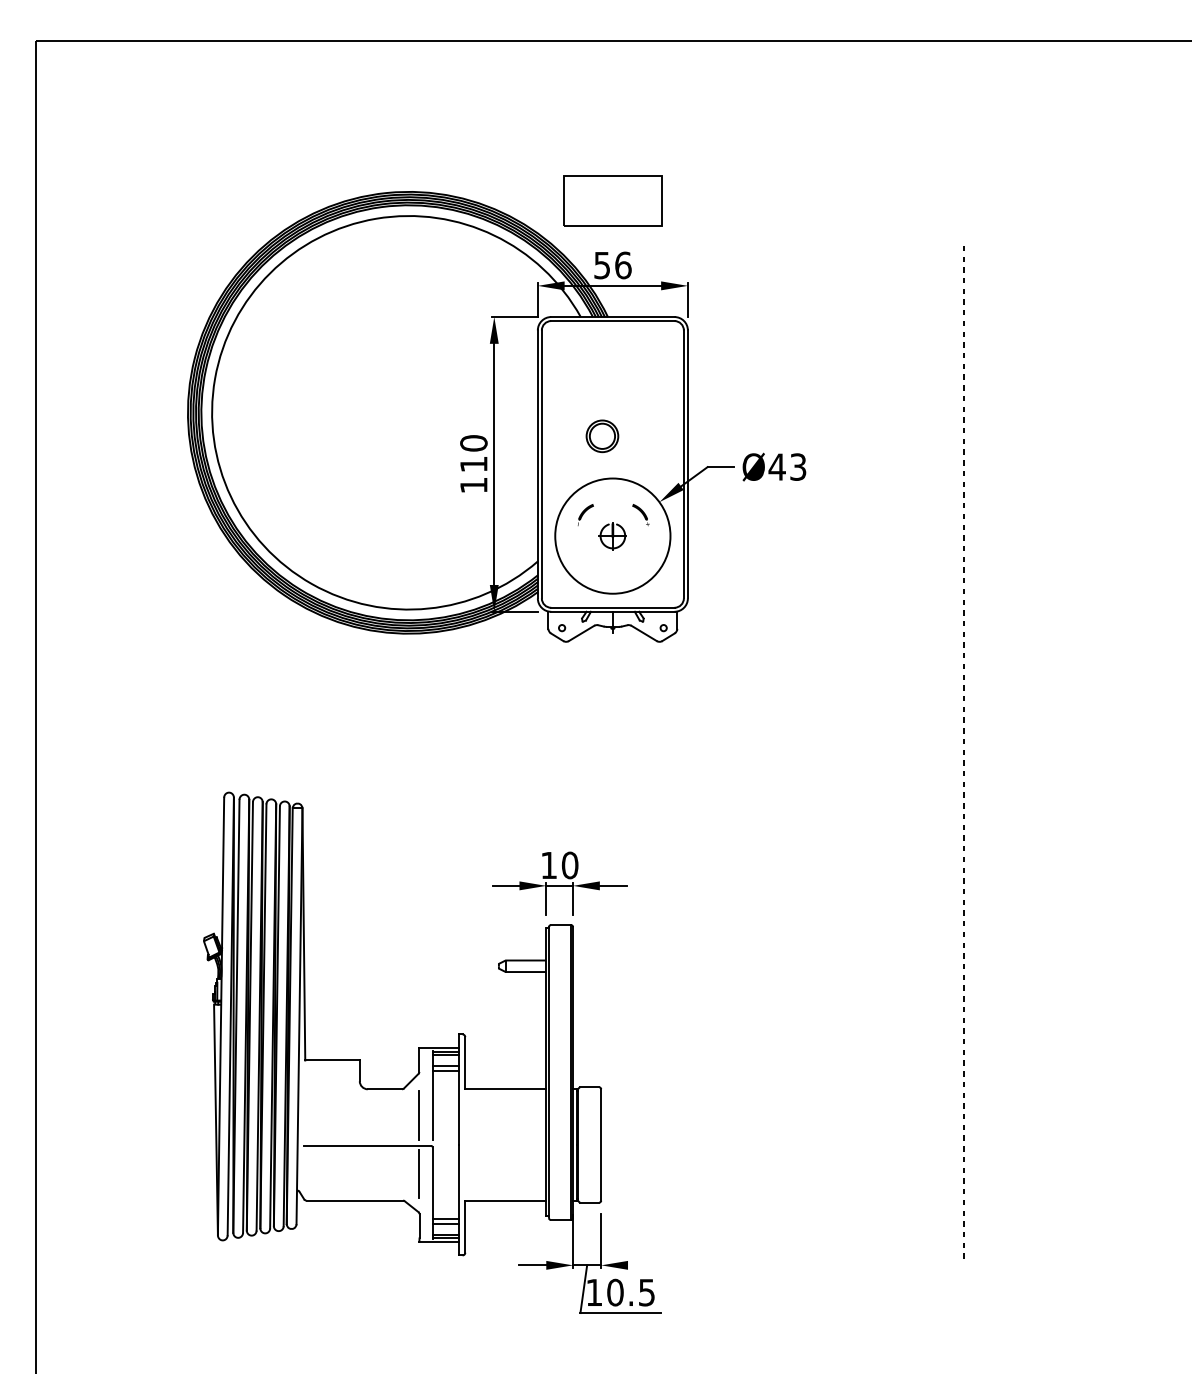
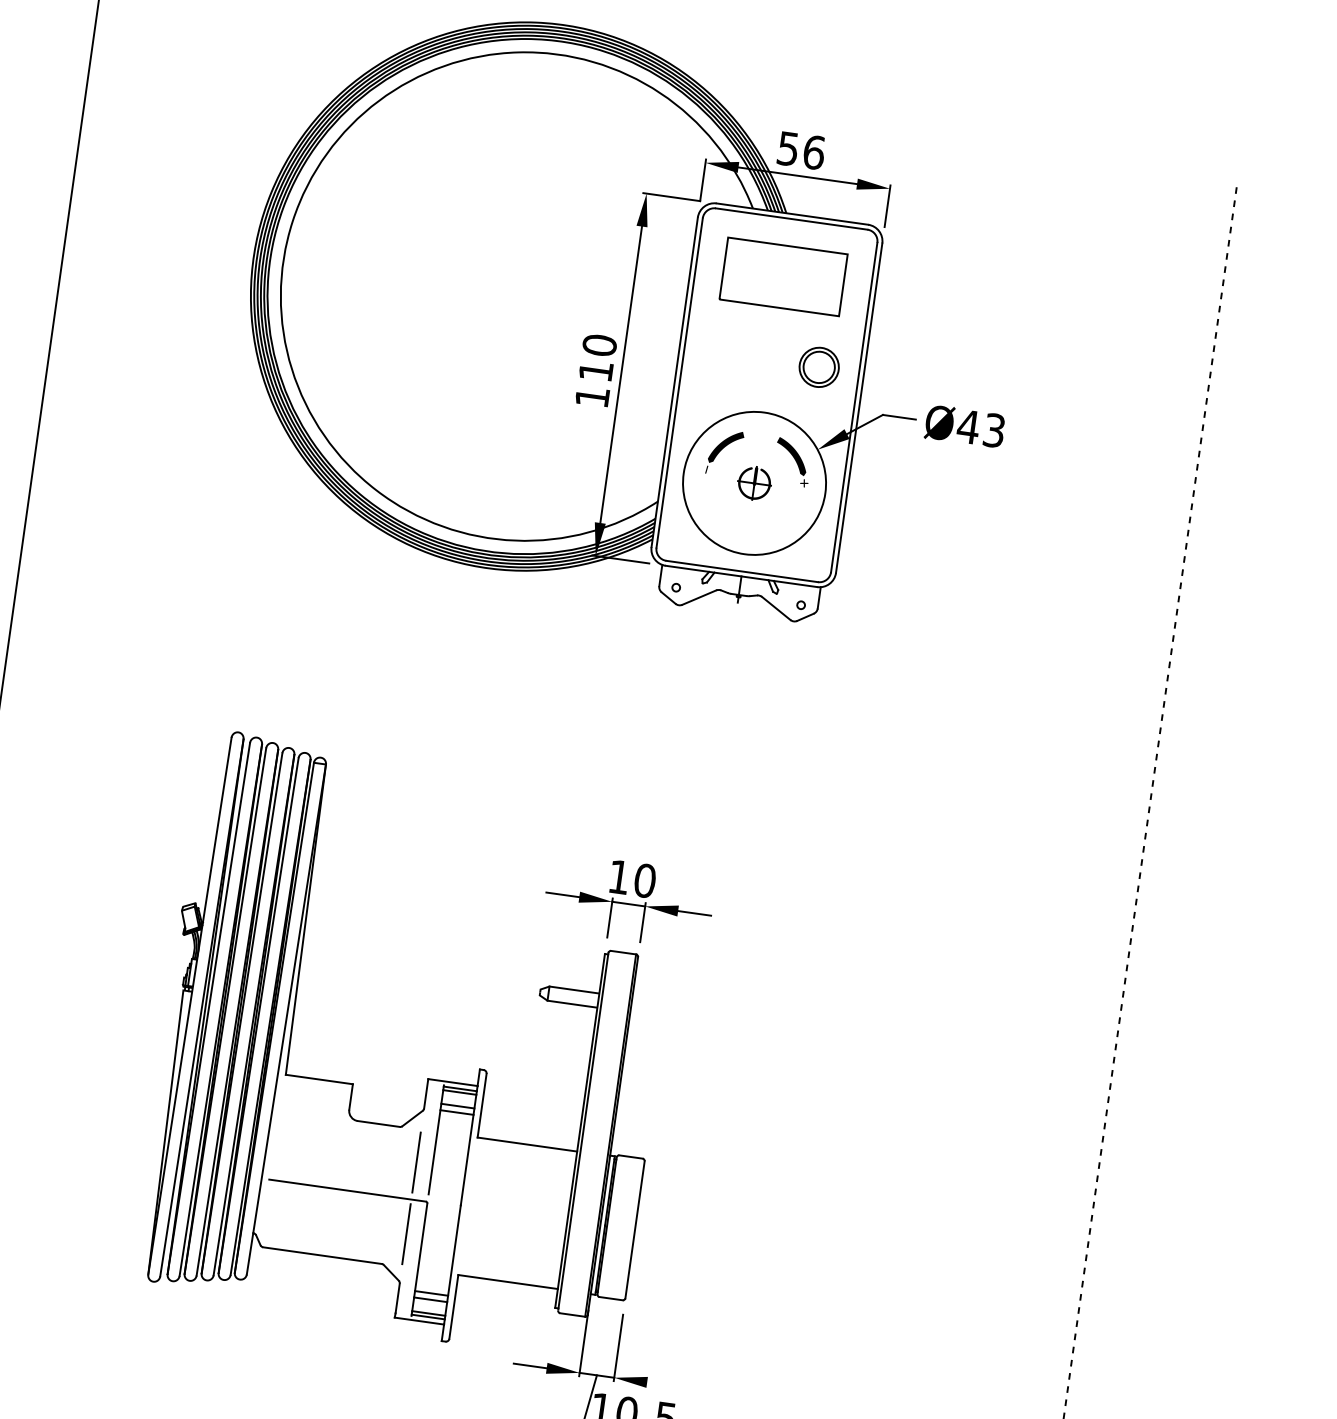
part: (612, 200) -> (783, 276), moved
part: (602, 436) -> (819, 367), moved
part: (585, 514) -> (724, 452), size x1.67
part: (640, 514) -> (792, 461), size x1.67

